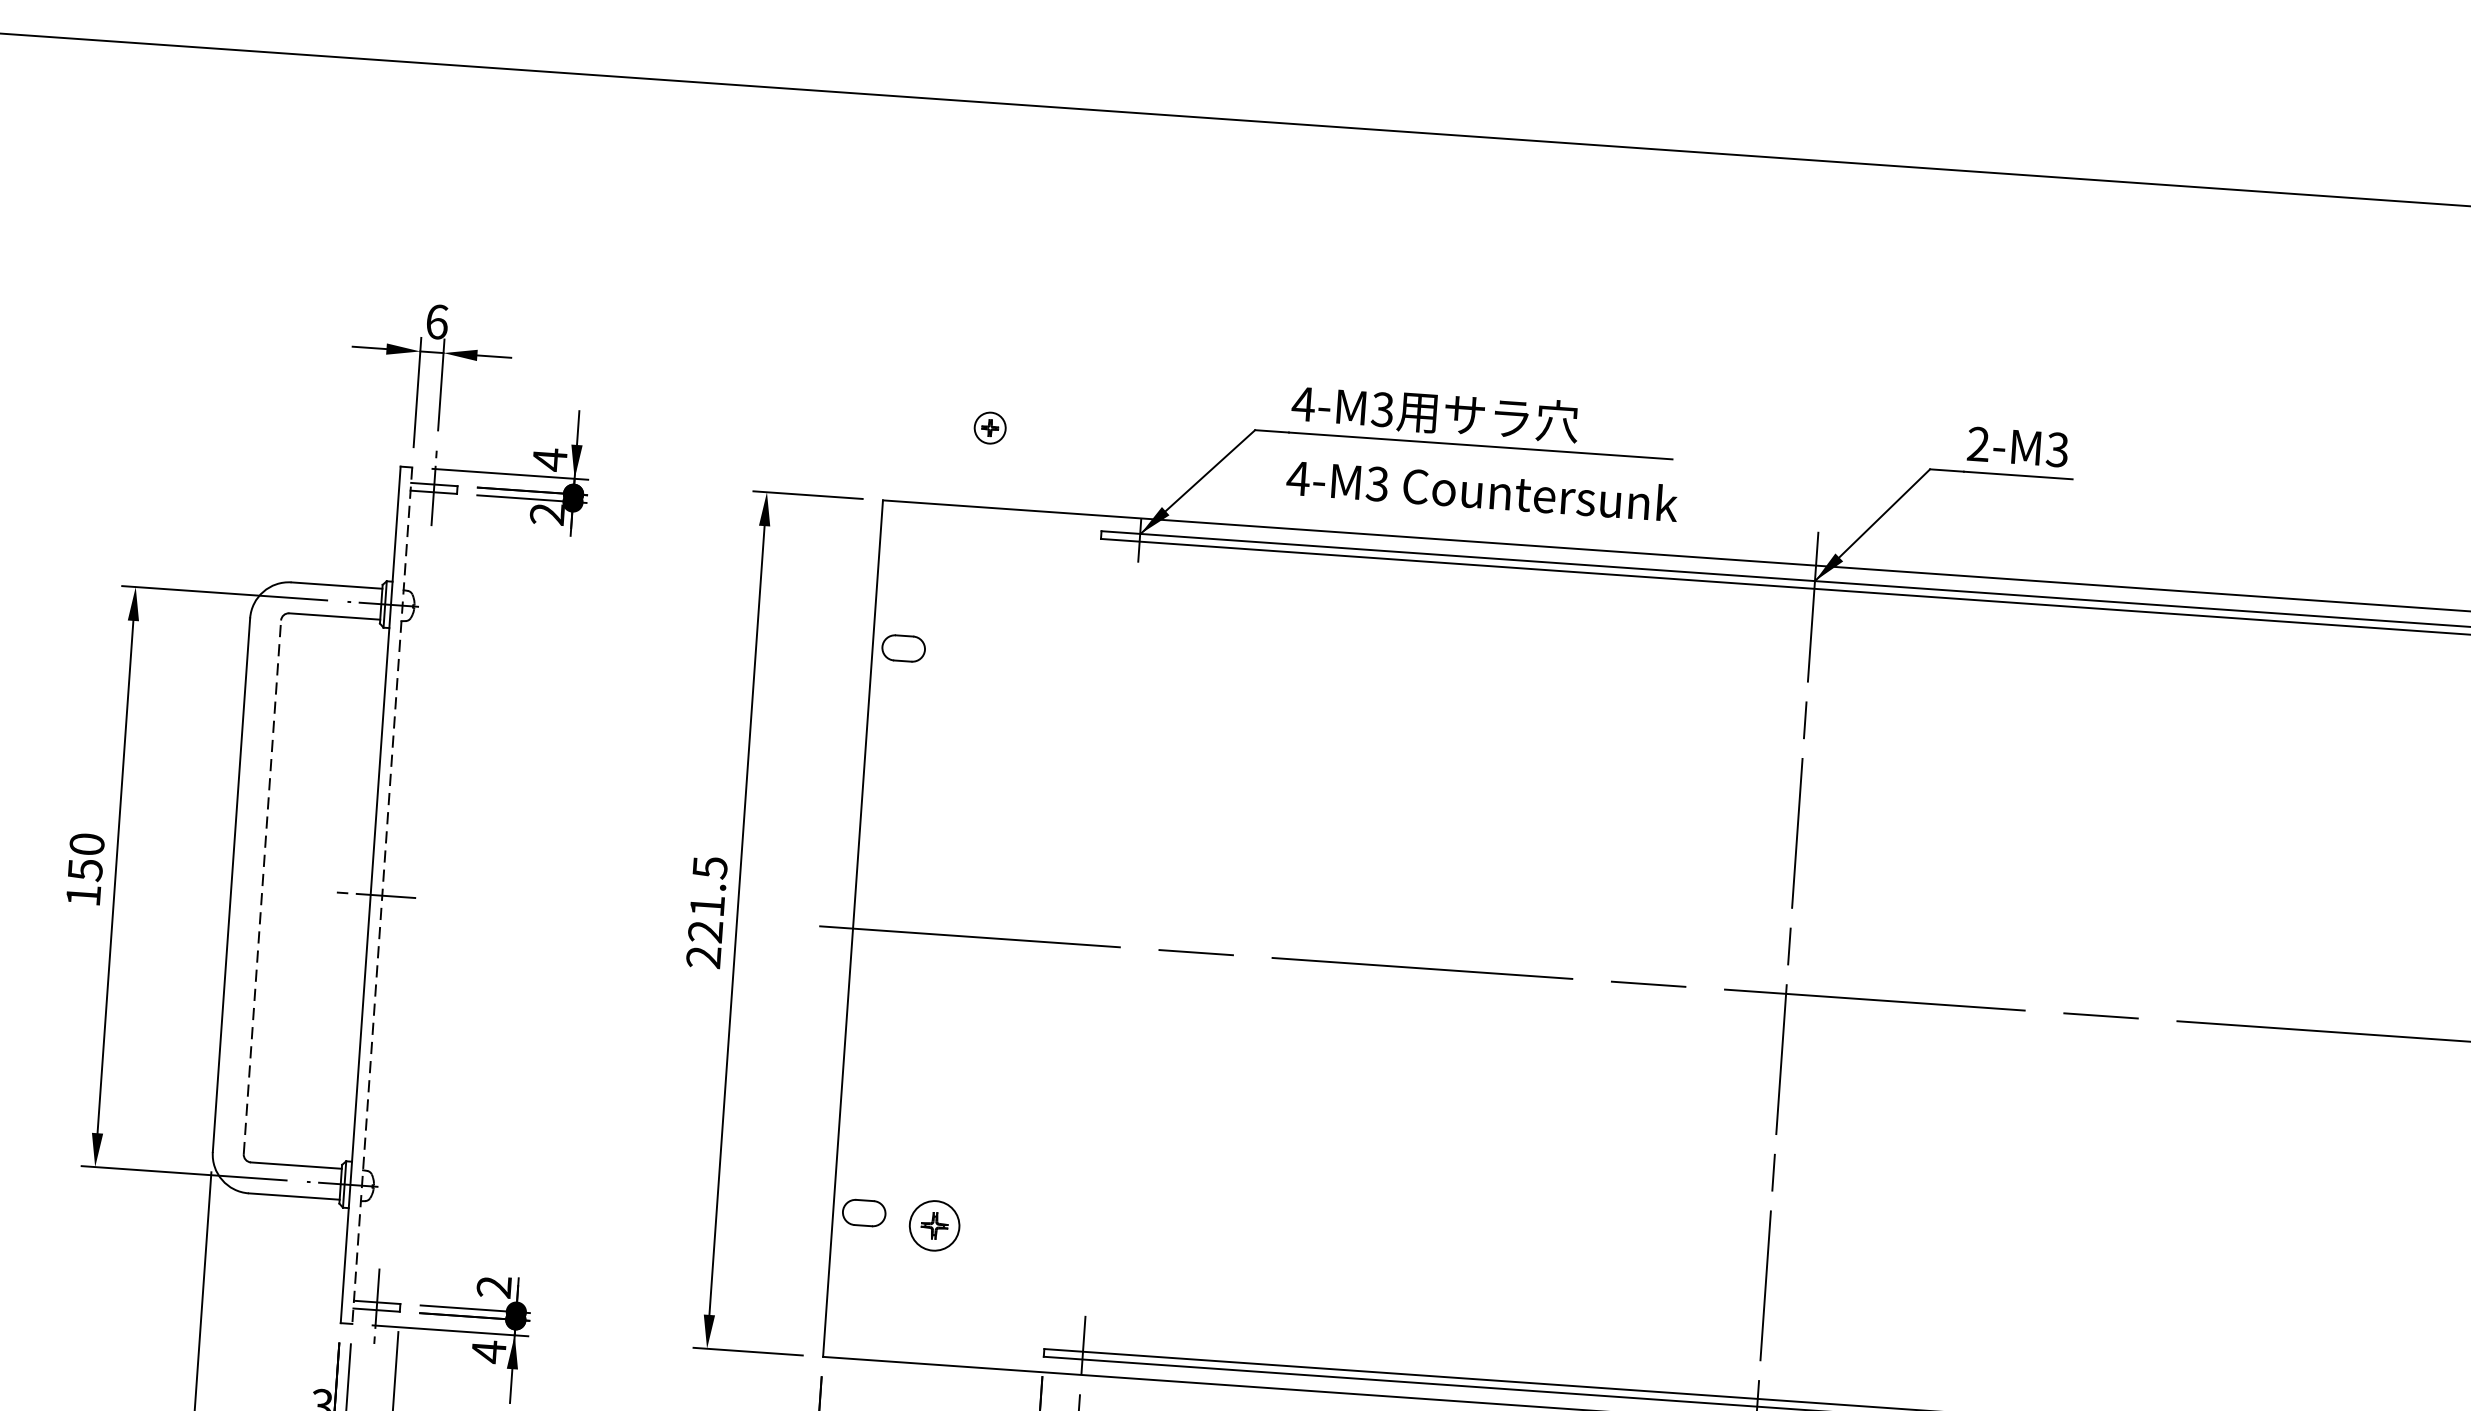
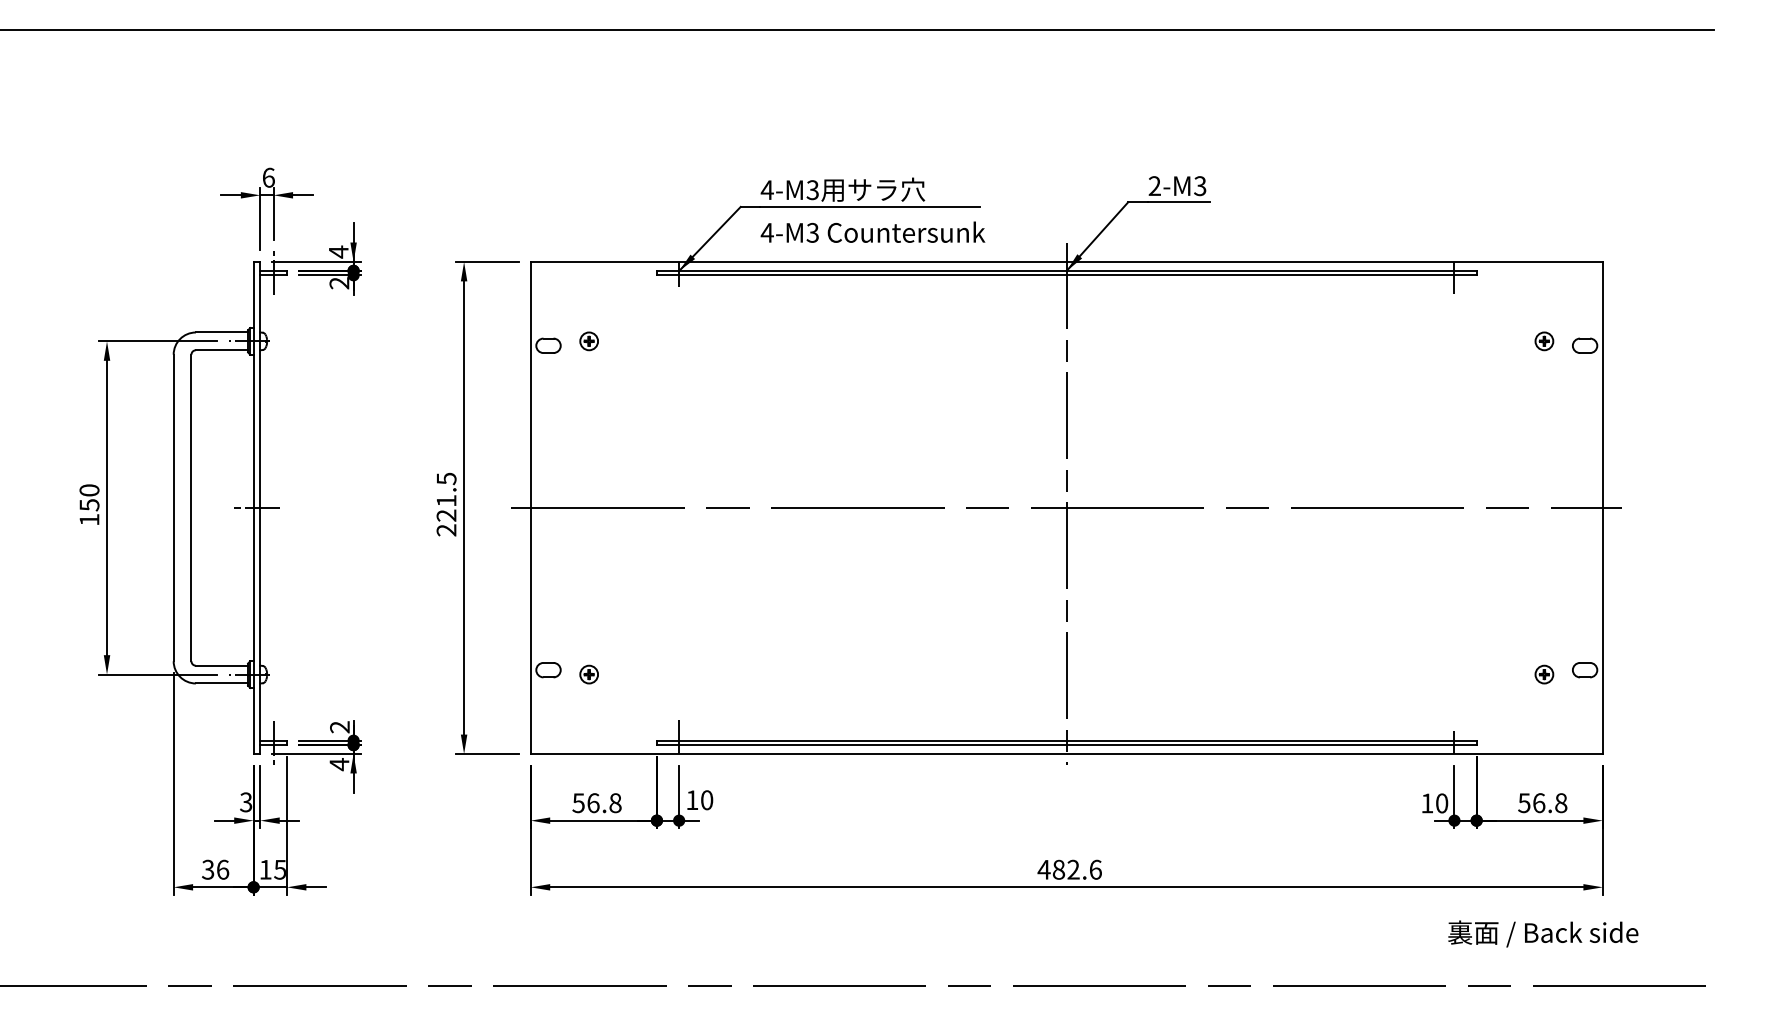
part: (989, 428) -> (588, 341), moved
line: (262, 886) -> (191, 507), dashed -> solid
line: (382, 896) -> (260, 508), dashed -> solid
part: (933, 1225) -> (588, 674), size x0.62

